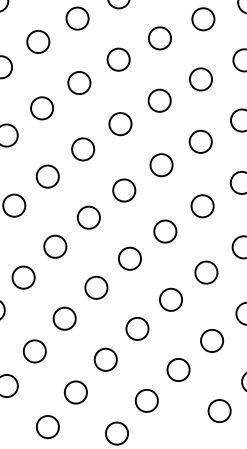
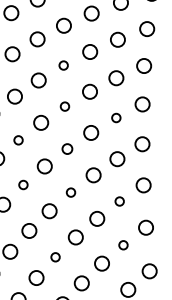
circle: (118, 59) -> (63, 65), size x0.6
circle: (119, 123) -> (64, 106), size x0.6
circle: (201, 141) -> (116, 117), size x0.6
circle: (47, 177) -> (18, 140), size x0.6
circle: (124, 189) -> (67, 148), size x0.7
circle: (55, 245) -> (23, 184), size x0.6
circle: (129, 258) -> (70, 192), size x0.6
circle: (205, 272) -> (119, 201), size x0.6
circle: (212, 341) -> (123, 245), size x0.6
circle: (105, 360) -> (55, 257), size x0.6

